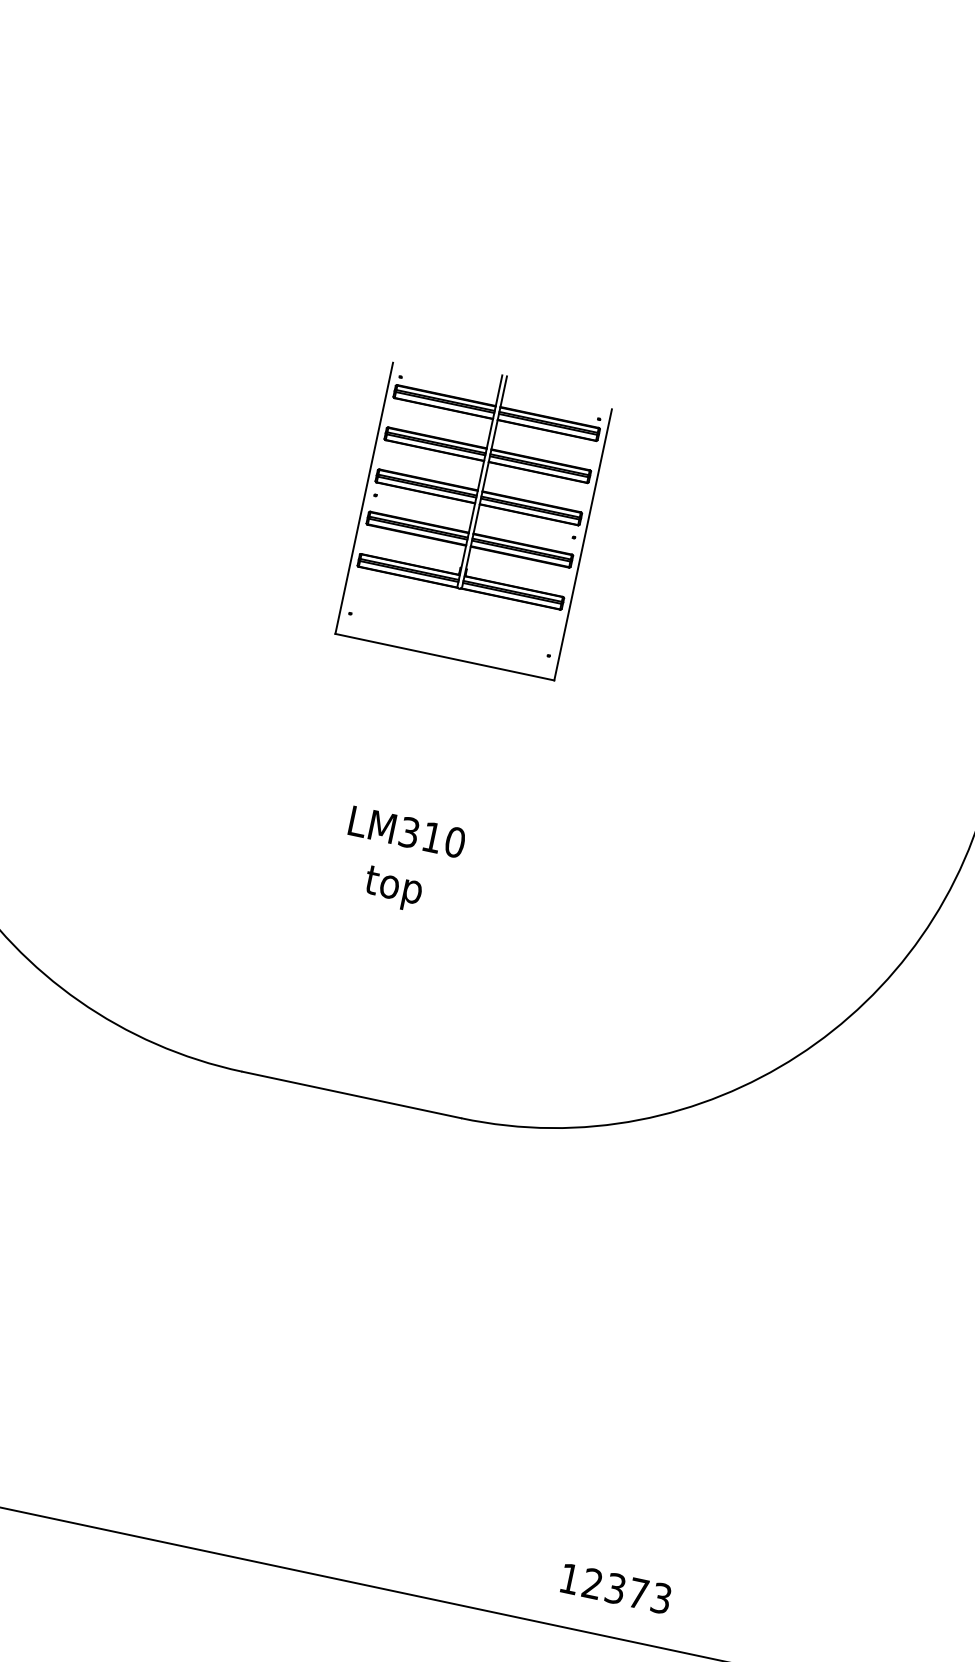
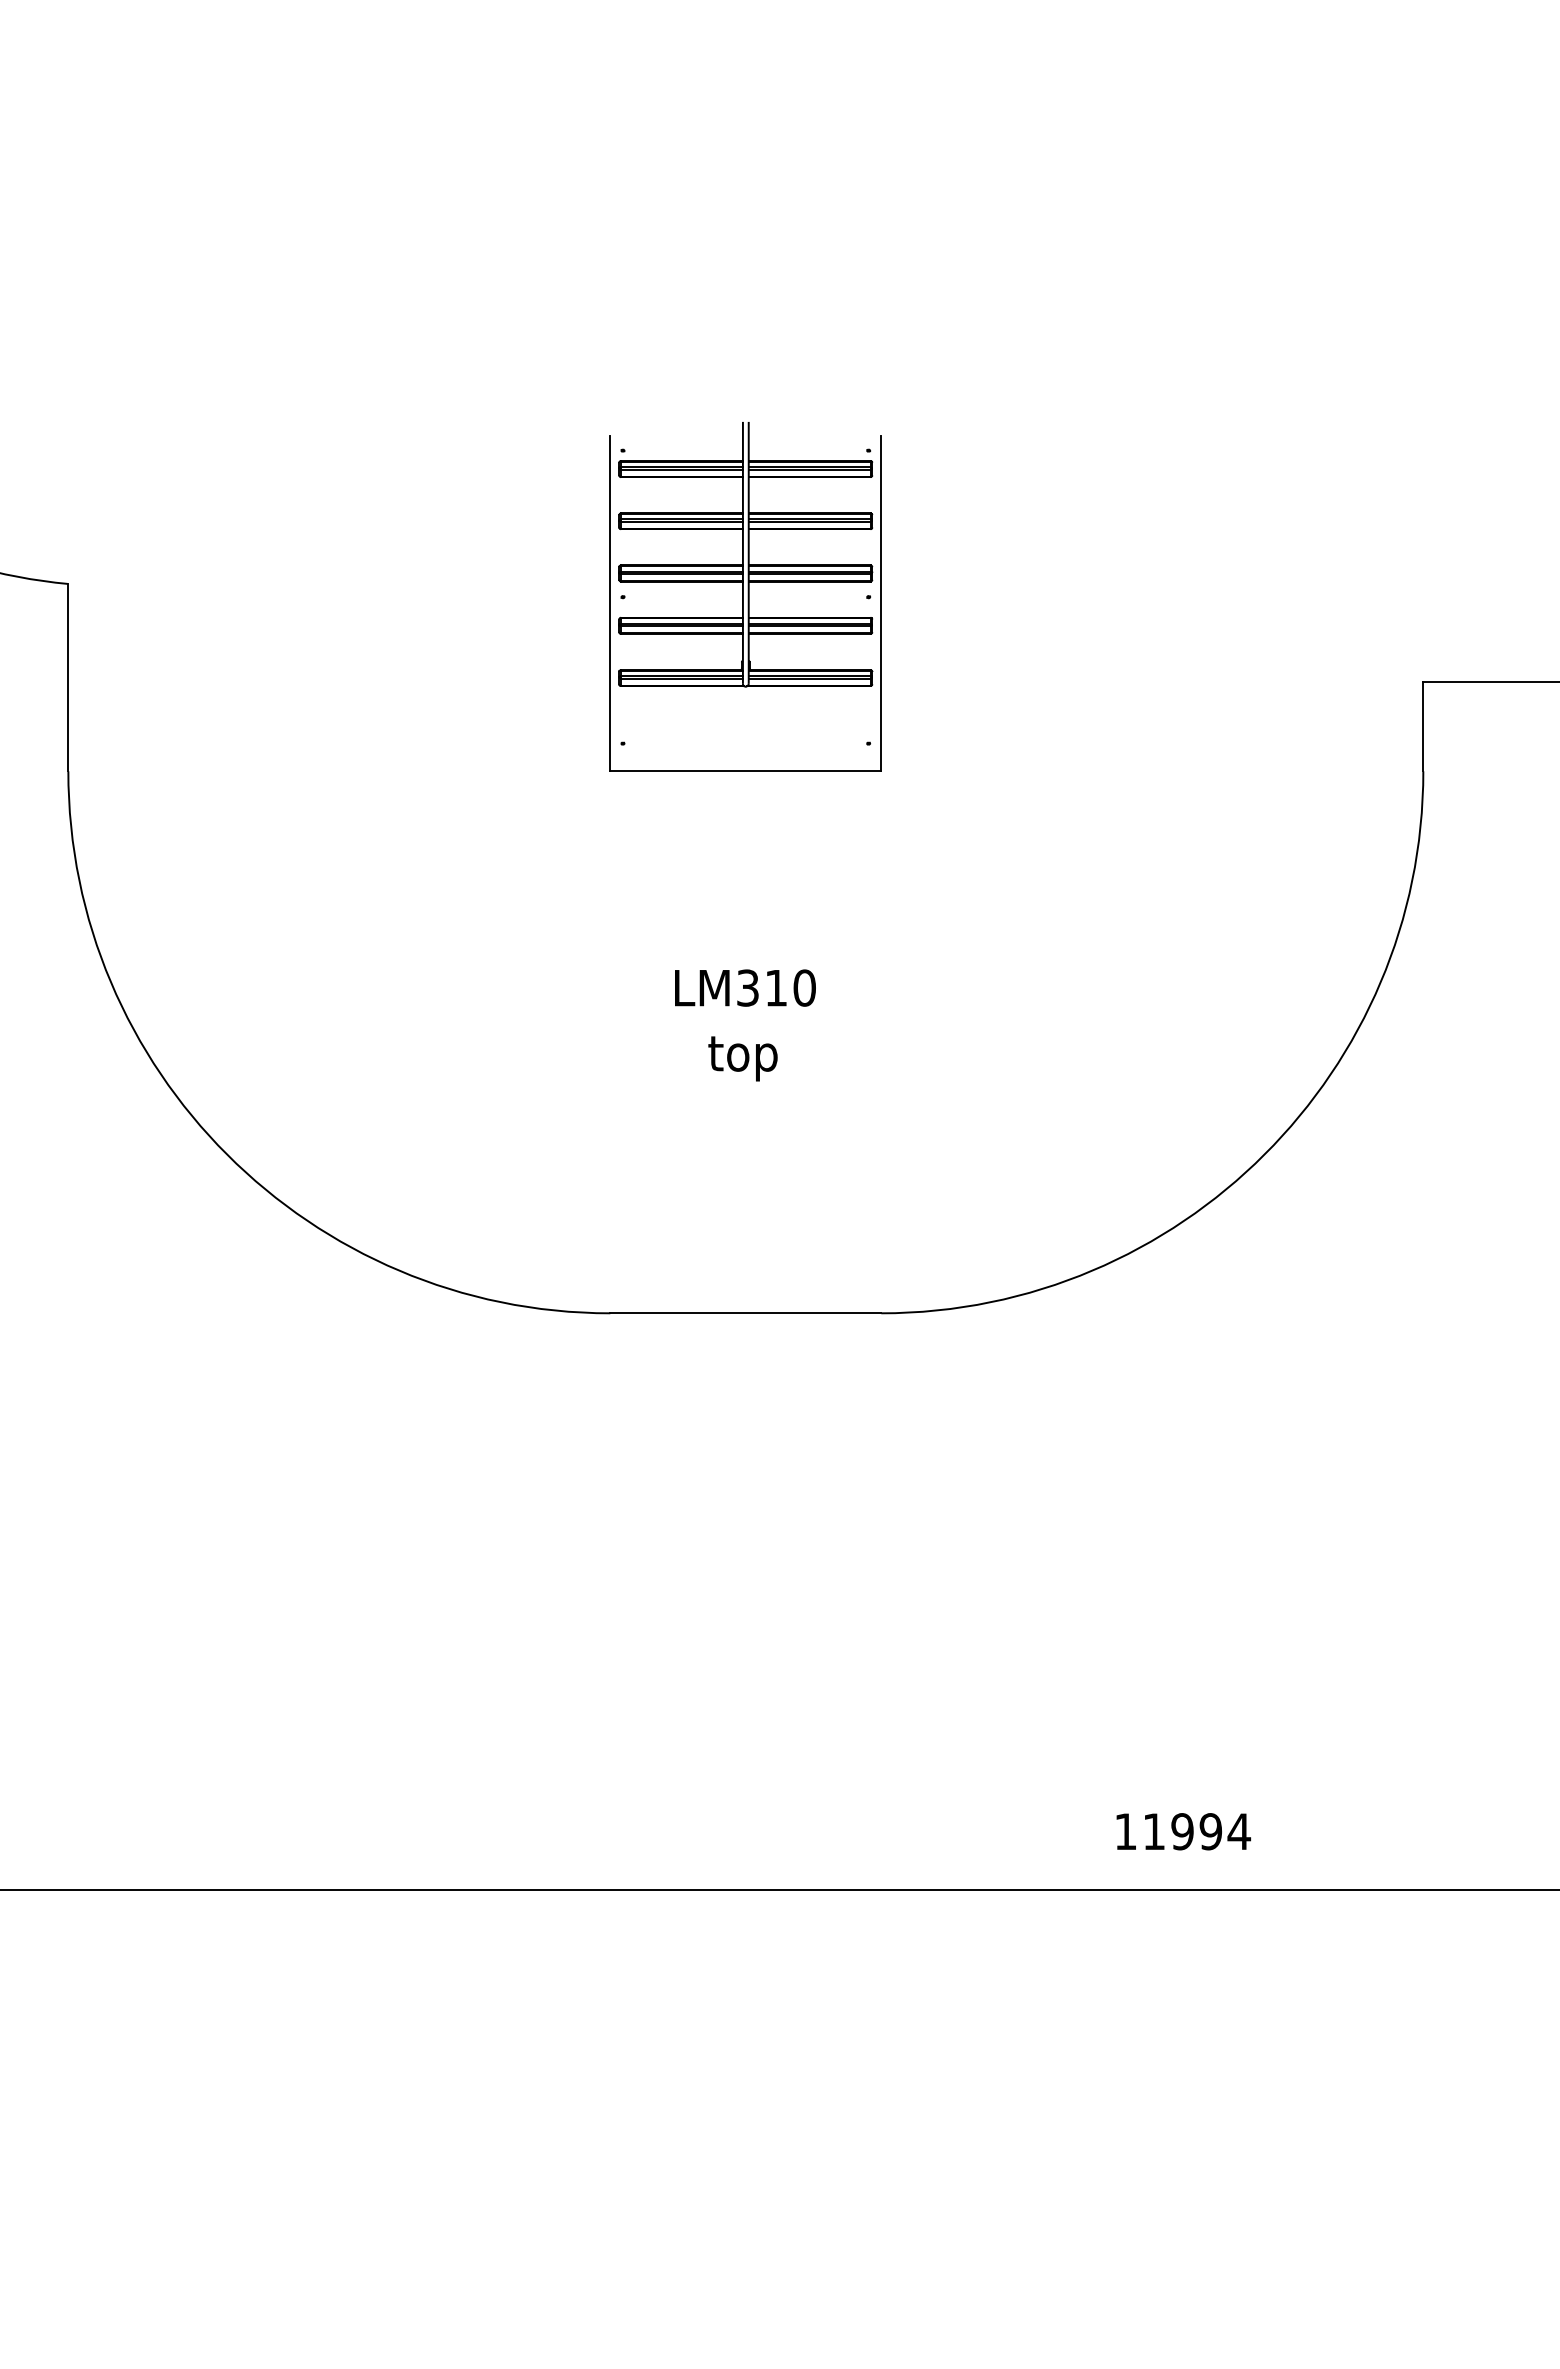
text: (627, 1591) -> (1197, 1831), 12373 -> 11994

